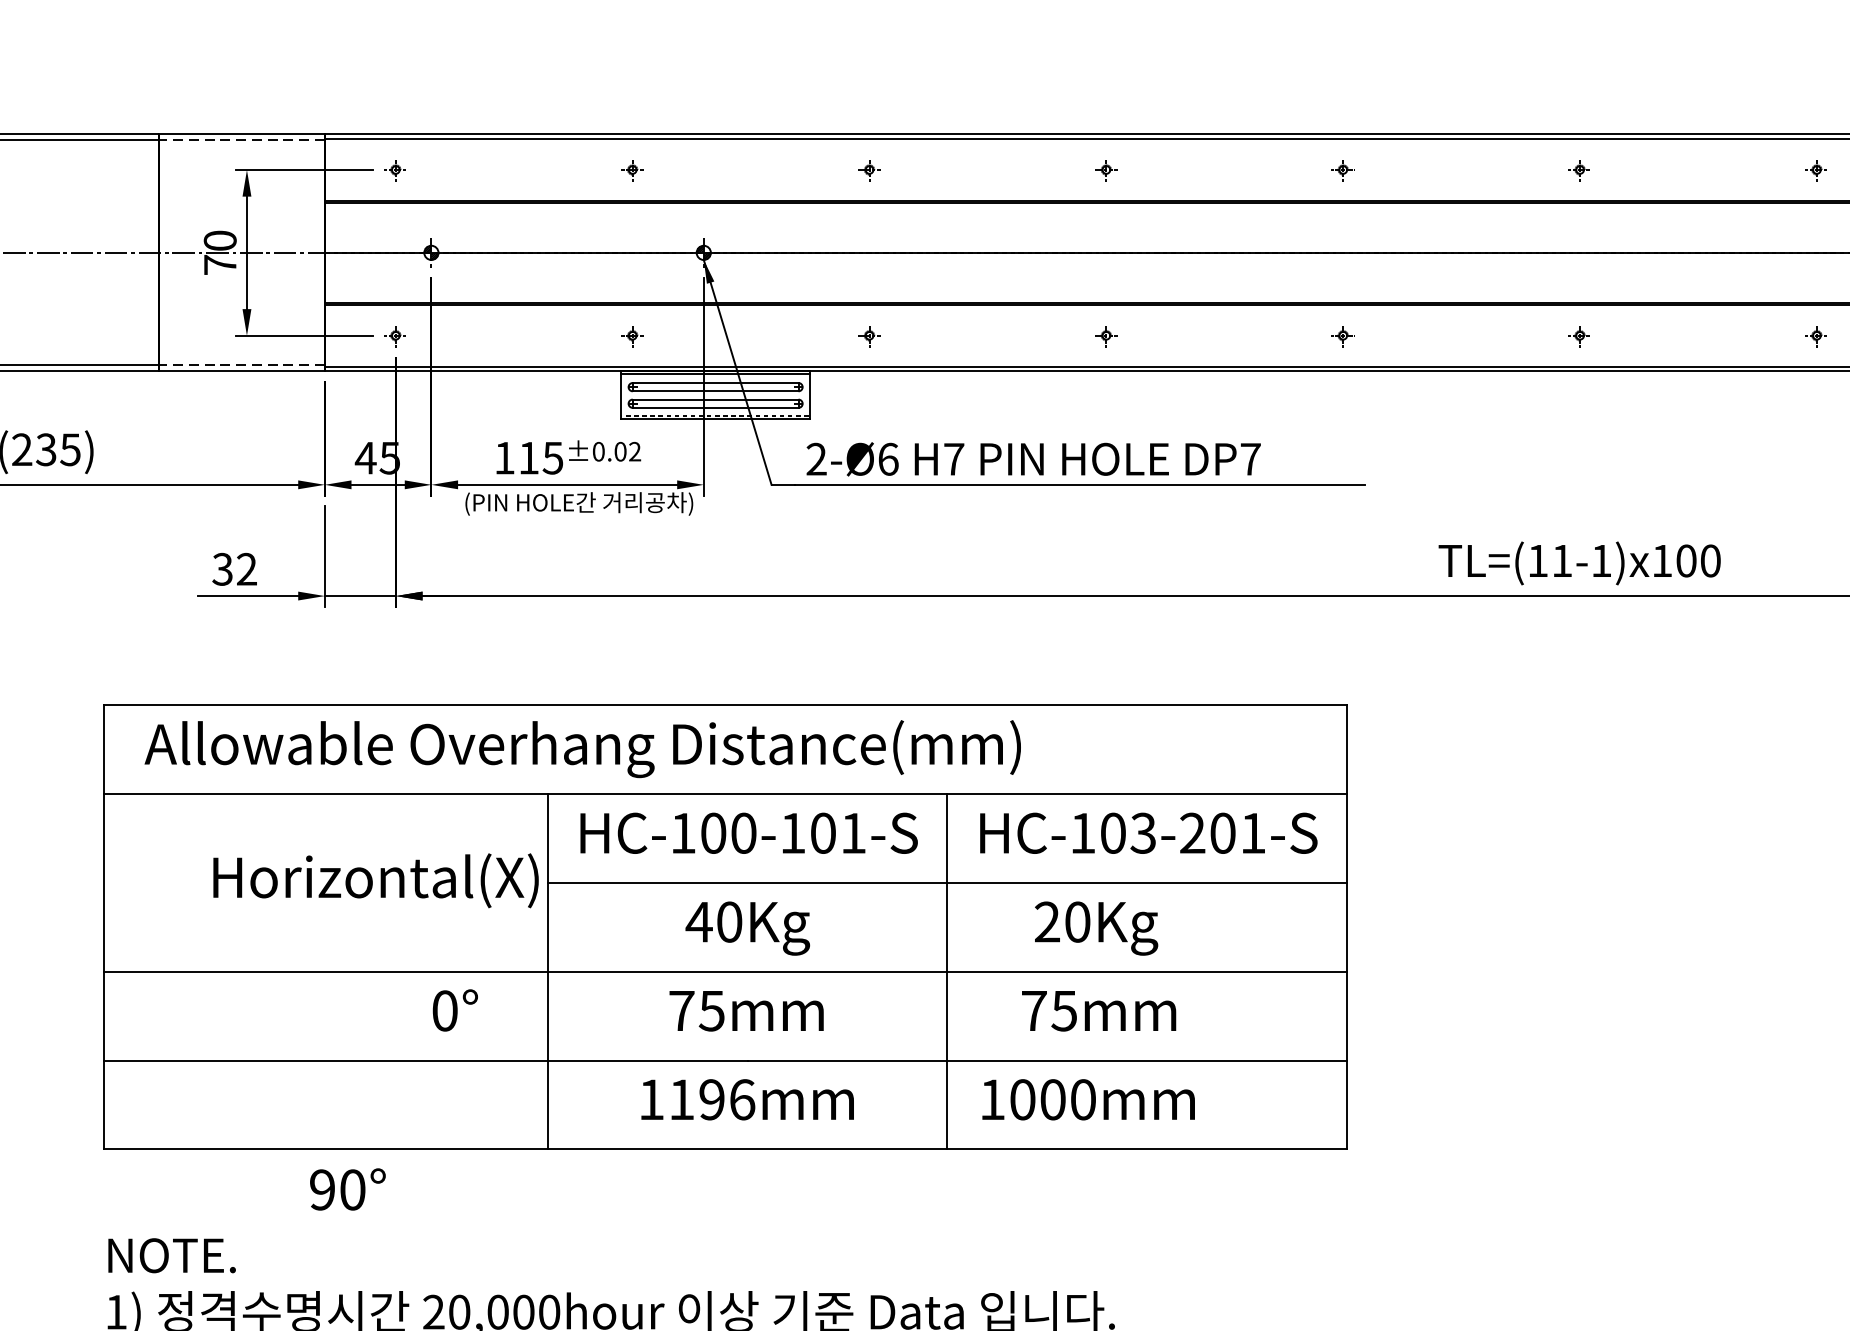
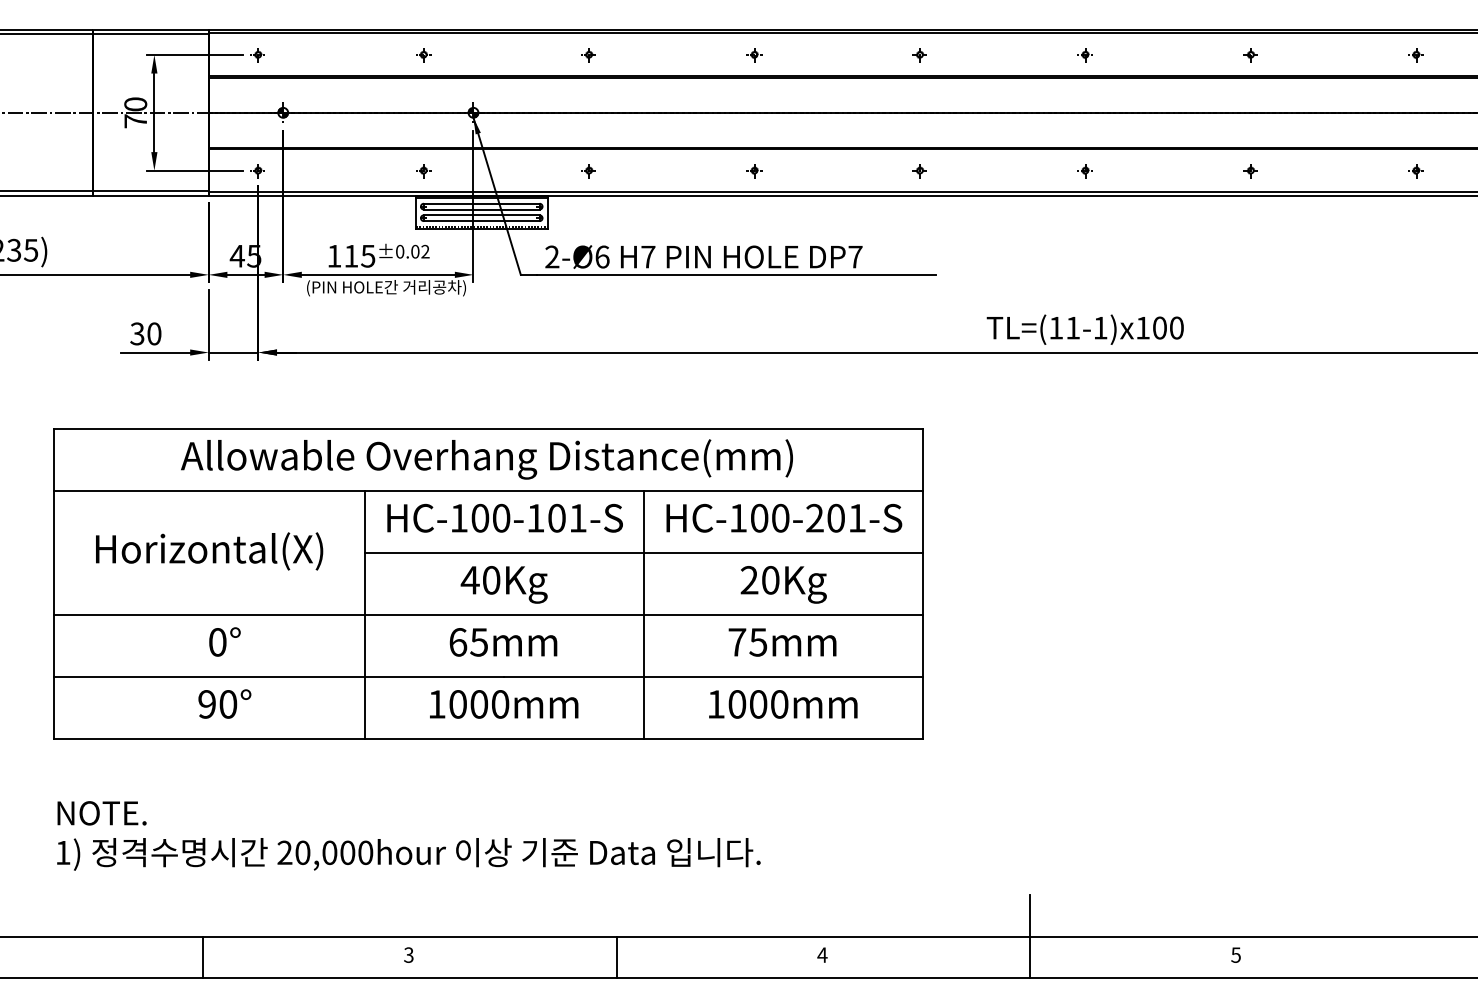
line: (241, 140) -> (150, 34), dashed -> solid
line: (241, 365) -> (150, 191), dashed -> solid
text: (247, 568) -> (154, 333), 32 -> 30
text: (582, 749) -> (486, 459), moved
text: (1143, 833) -> (780, 518), HC-103-201-S -> HC-100-201-S
text: (375, 880) -> (209, 551), moved
text: (1096, 928) -> (783, 584), moved
text: (454, 1009) -> (224, 641), moved
text: (682, 1011) -> (458, 642), 75mm -> 65mm
text: (1098, 1011) -> (782, 642), moved
text: (712, 1099) -> (479, 704), 1196mm -> 1000mm
text: (1088, 1099) -> (783, 704), moved
text: (347, 1188) -> (224, 703), moved

